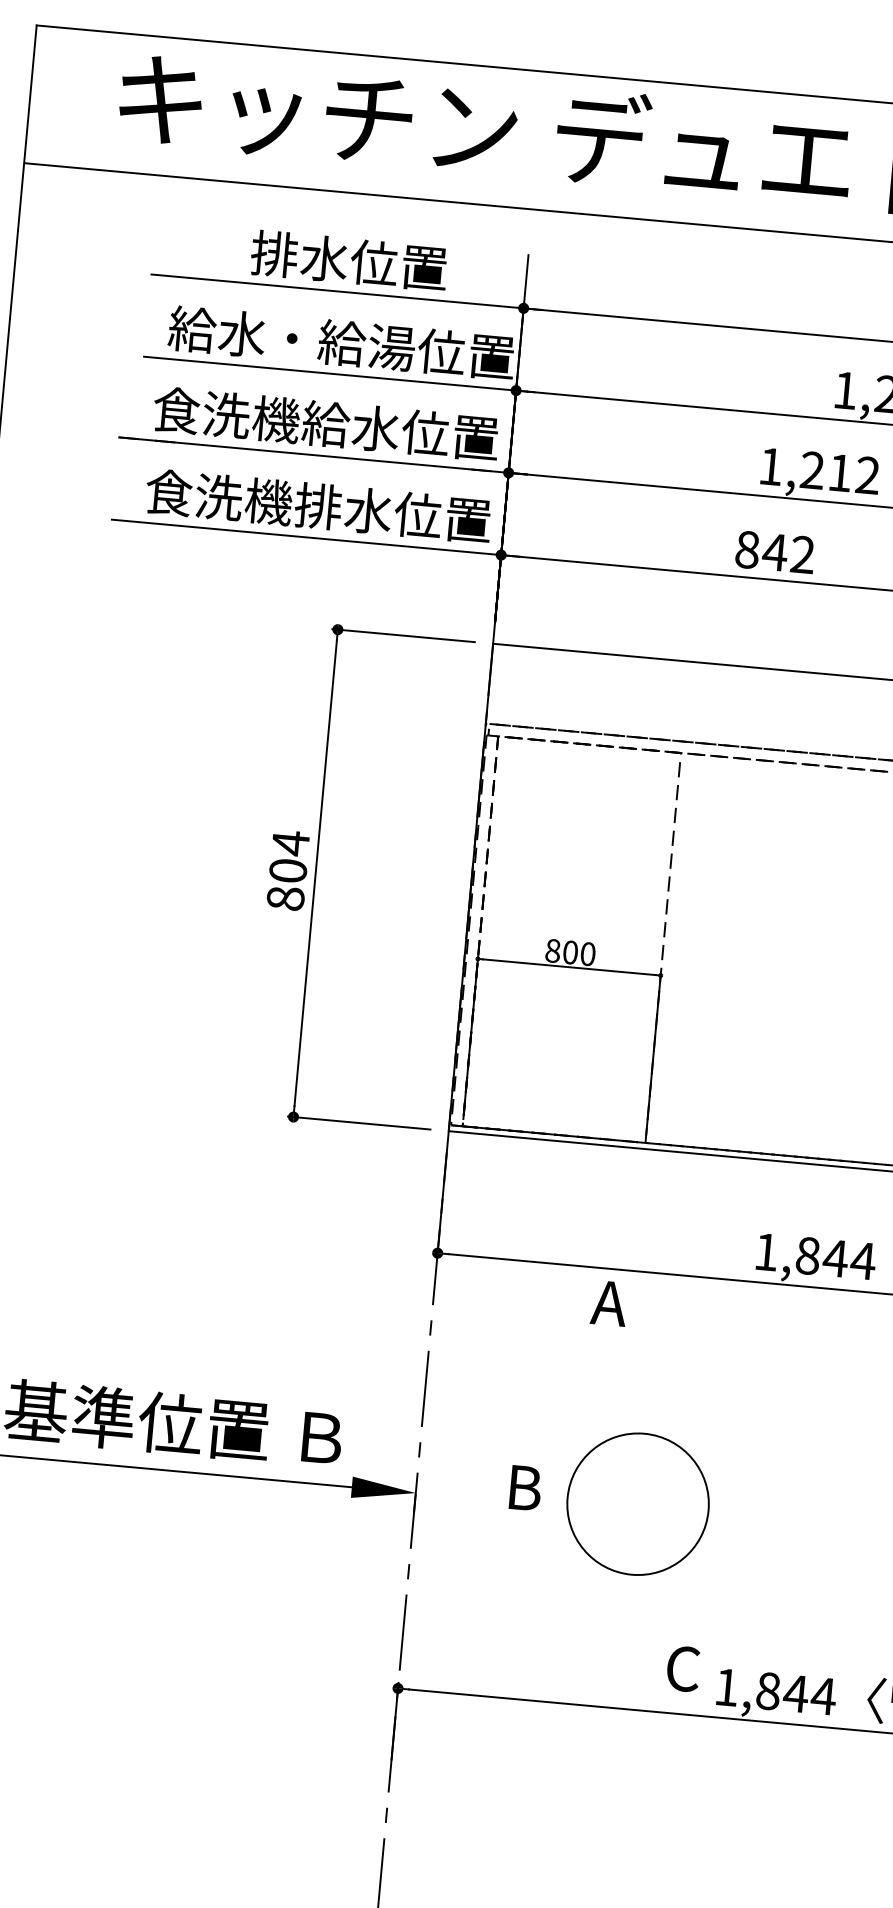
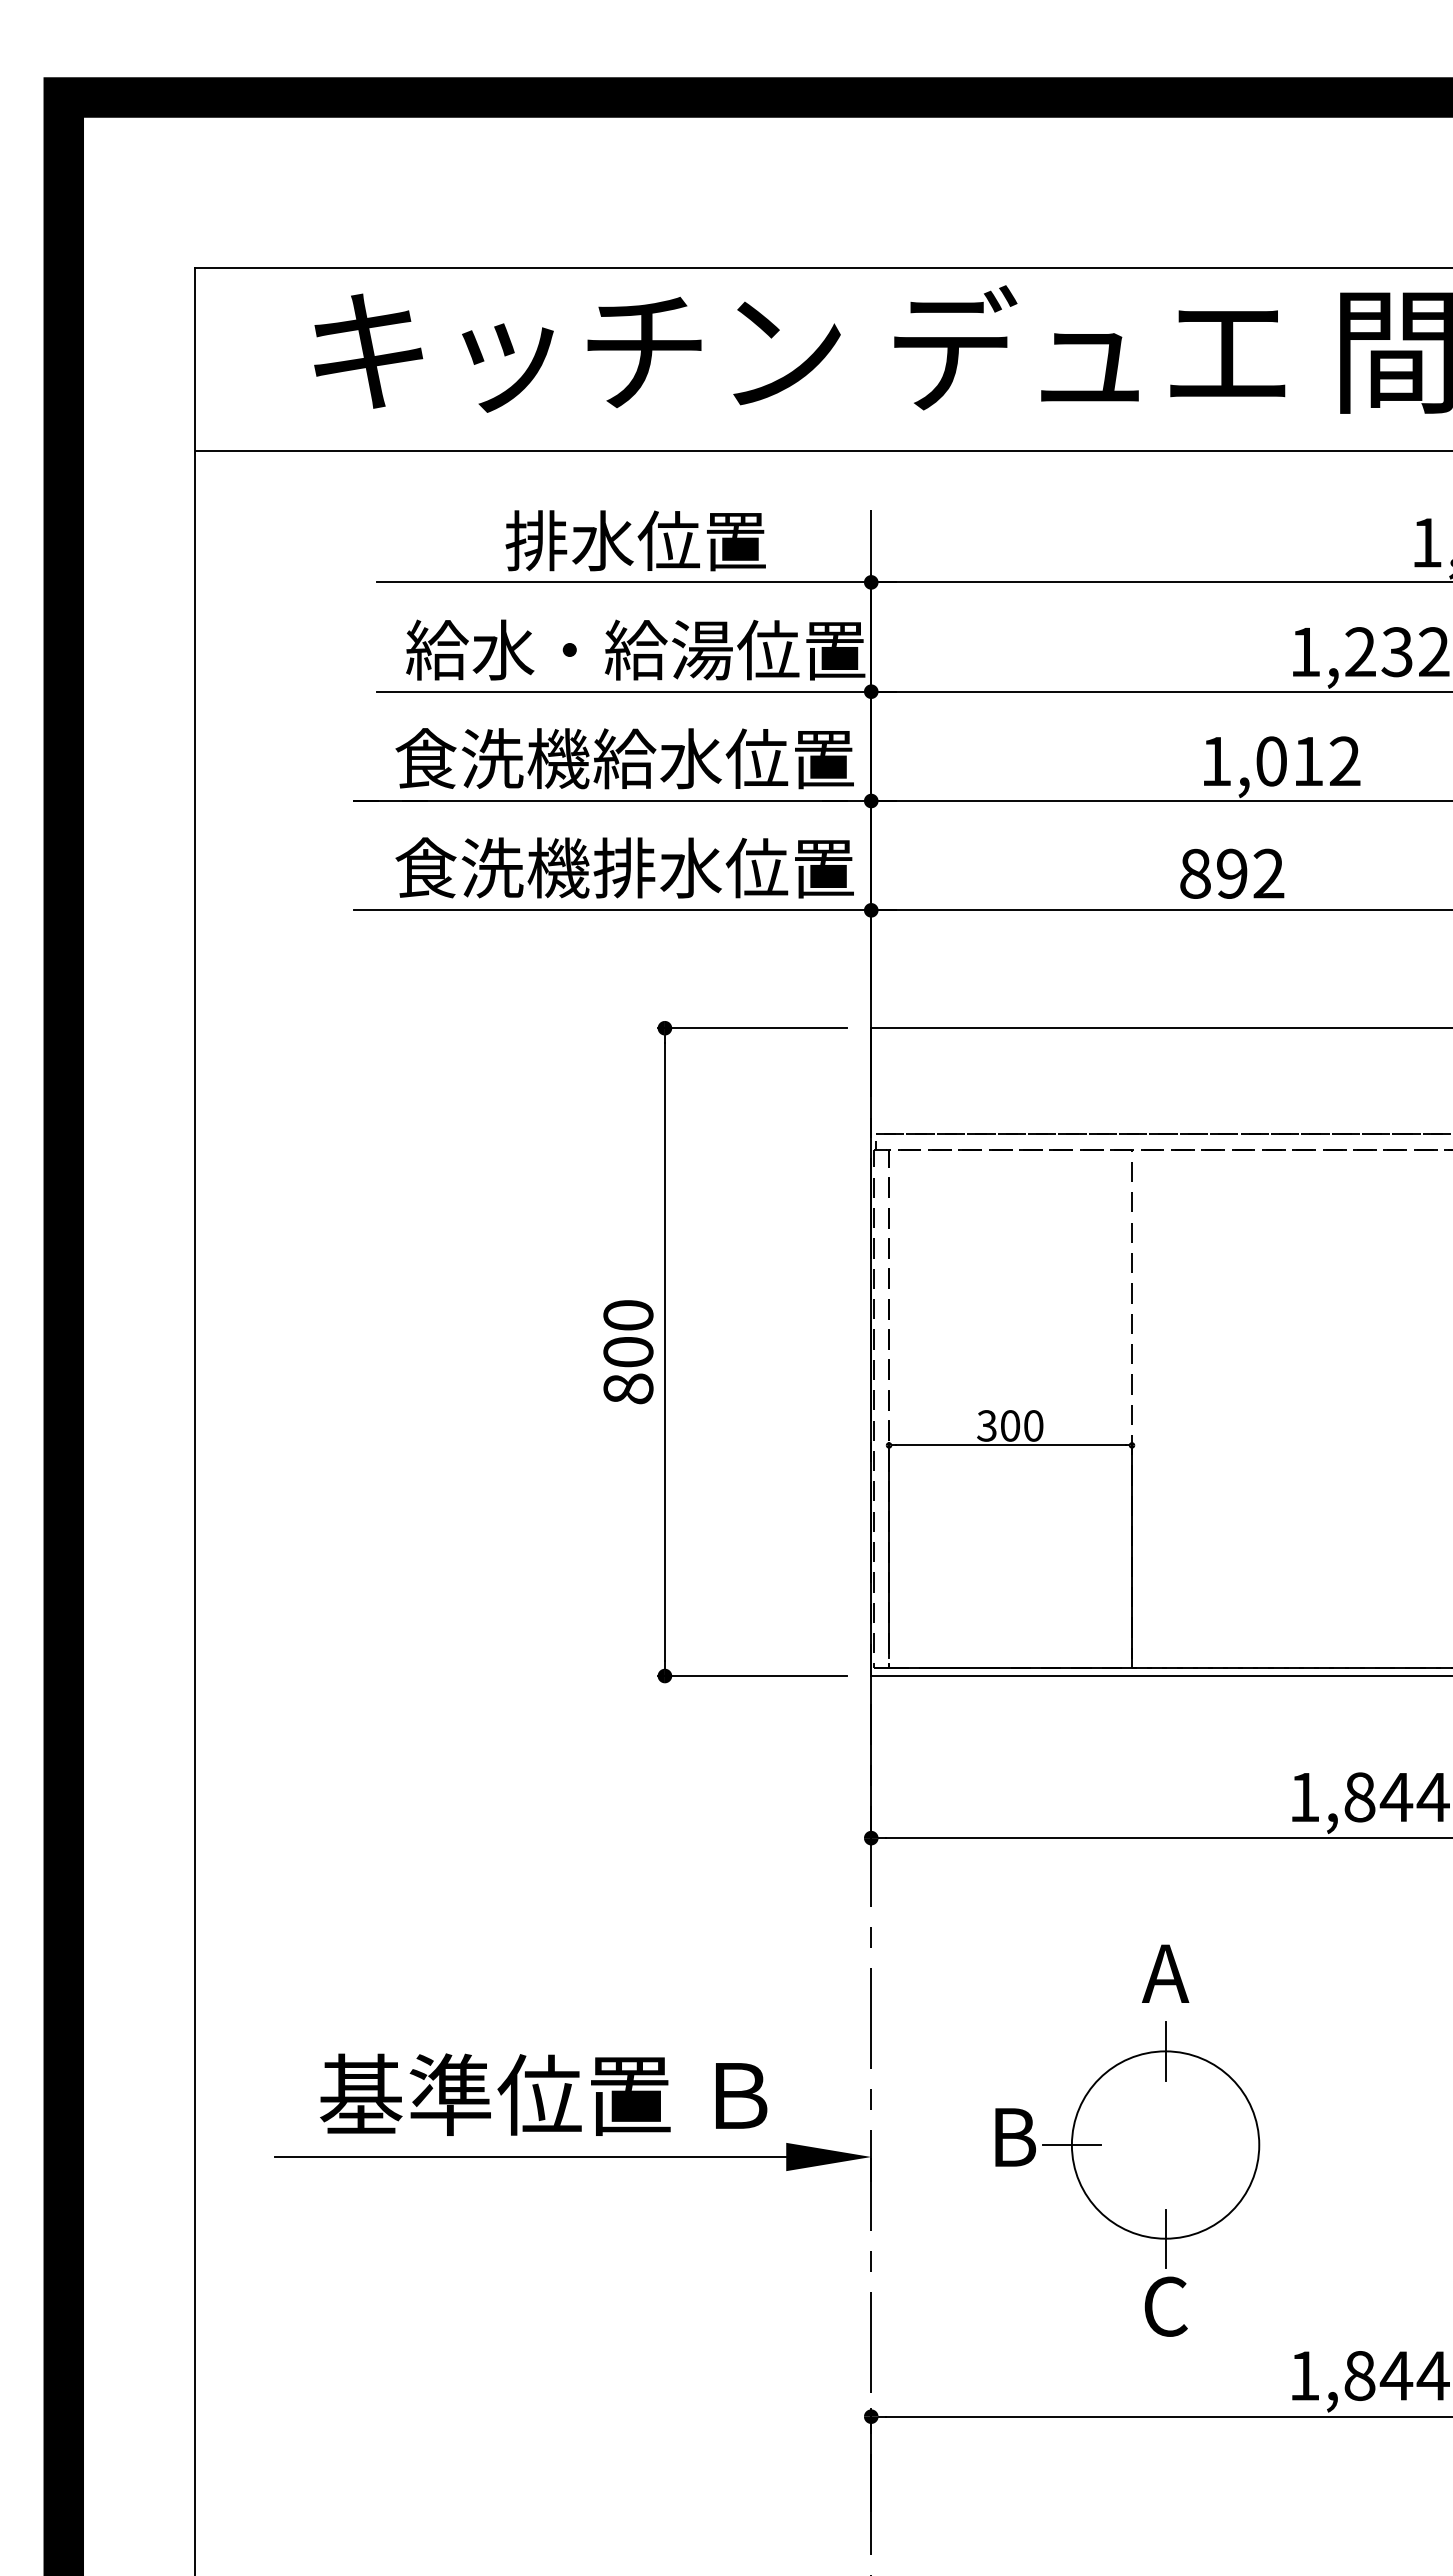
text: (812, 470) -> (1271, 761), 1,212 -> 1,012
text: (774, 552) -> (1231, 873), 842 -> 892
text: (290, 843) -> (628, 1315), 804 -> 800
text: (552, 950) -> (986, 1425), 800 -> 300
text: (609, 1303) -> (1165, 1973), moved
line: (644, 1433) -> (1165, 2051), added
line: (567, 1498) -> (1071, 2145), added
line: (631, 1574) -> (1165, 2238), added
text: (682, 1668) -> (1165, 2306), moved

